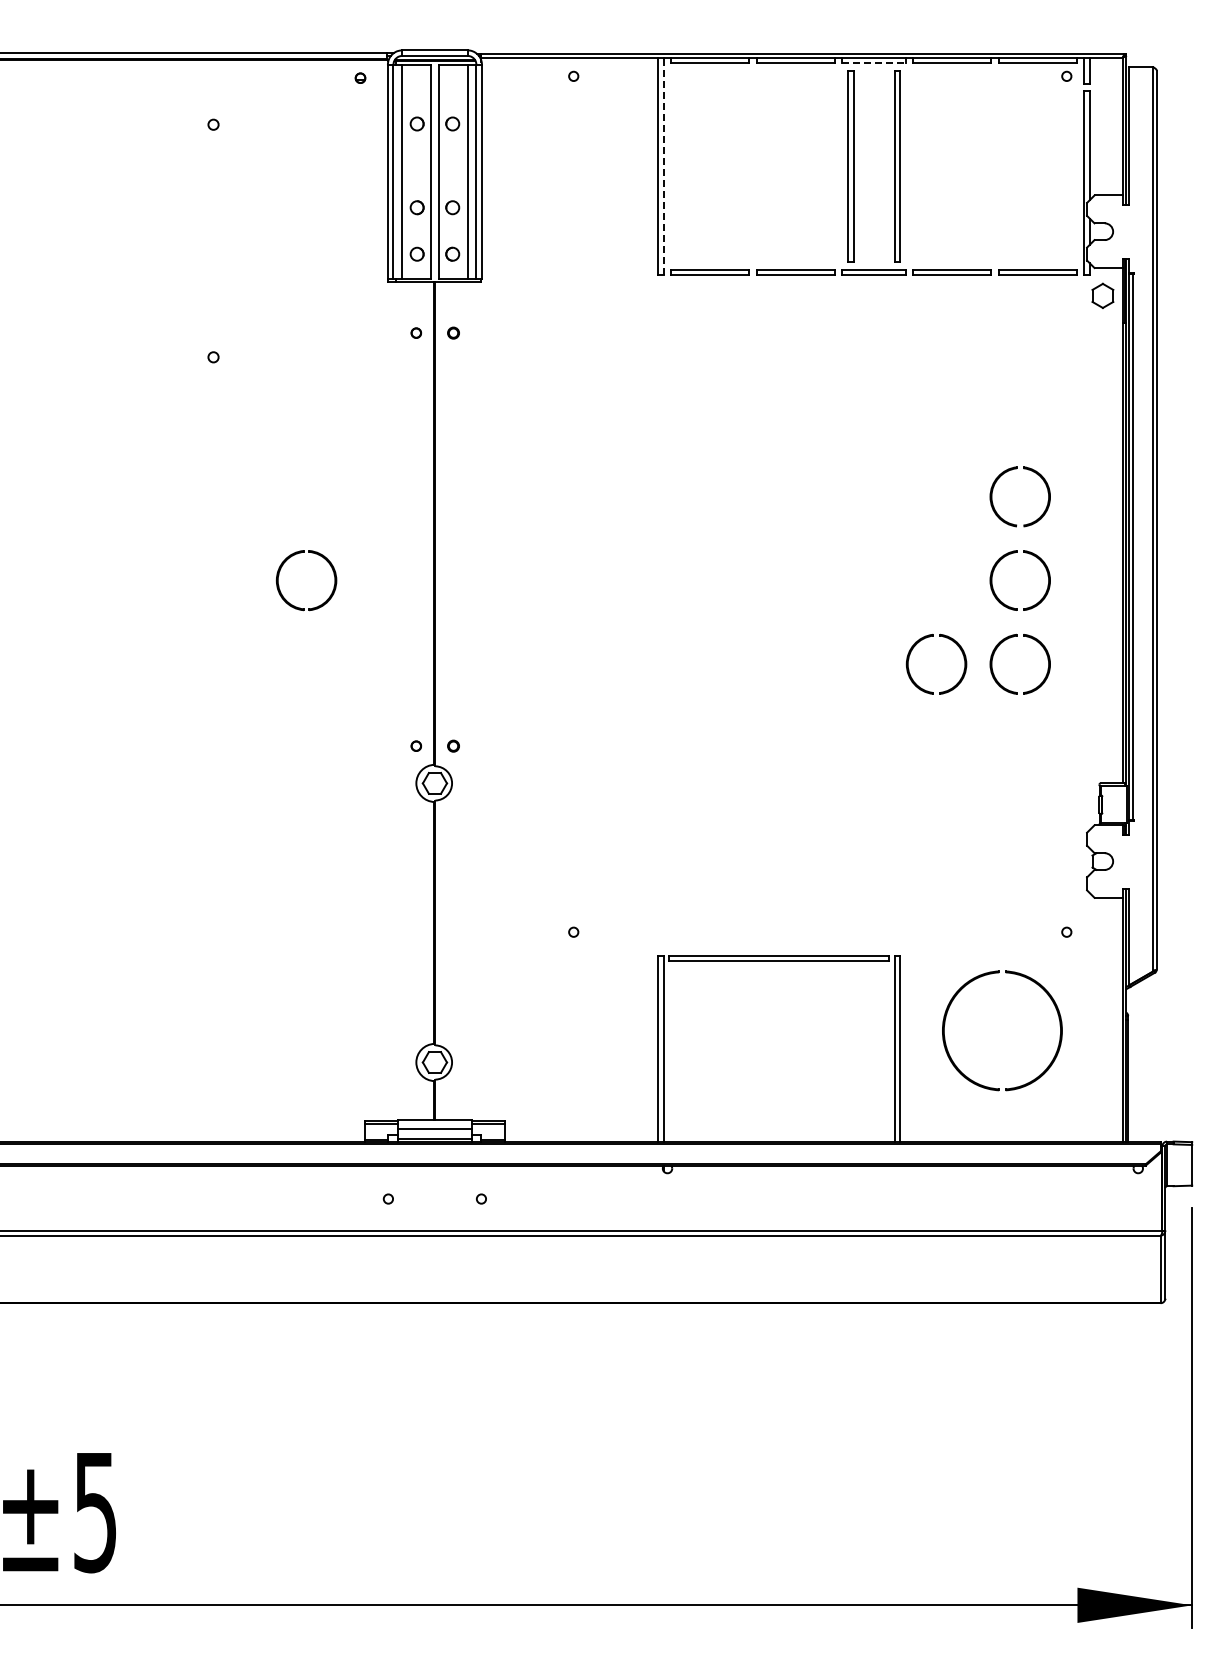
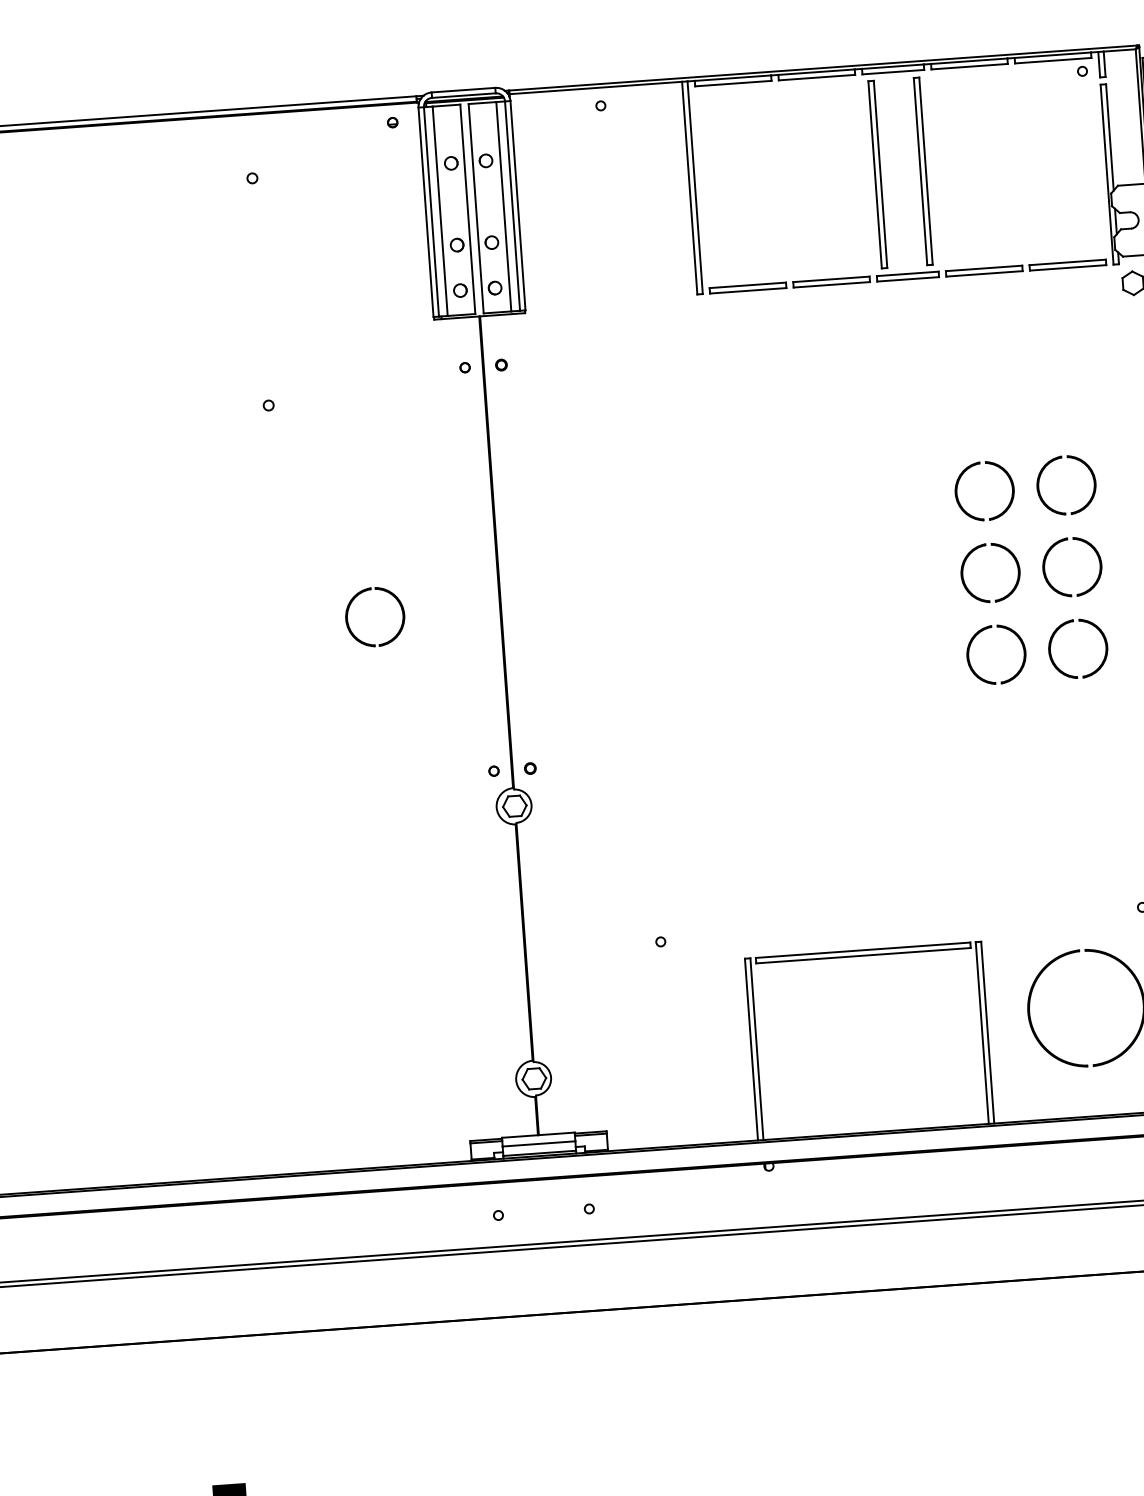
line: (874, 63) -> (893, 72), dashed -> solid
line: (663, 166) -> (694, 187), dashed -> solid
part: (928, 470) -> (975, 466), added
part: (931, 553) -> (983, 546), added

